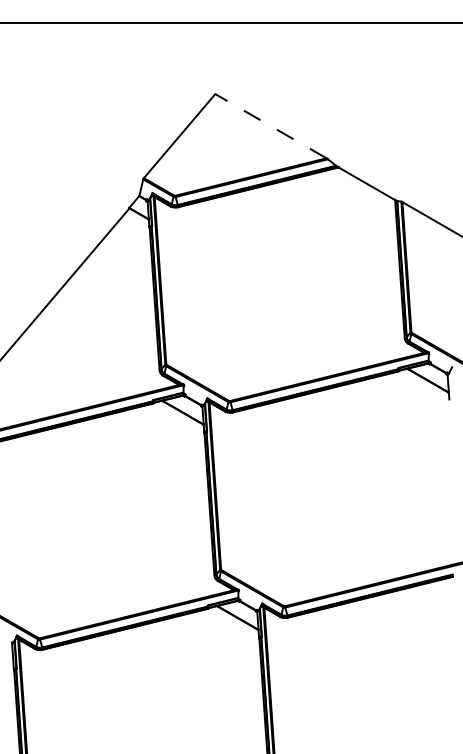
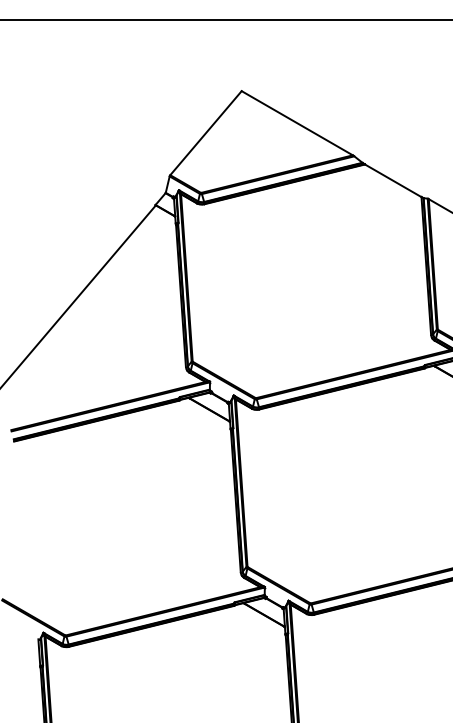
line: (270, 125) -> (296, 122), dashed -> solid

